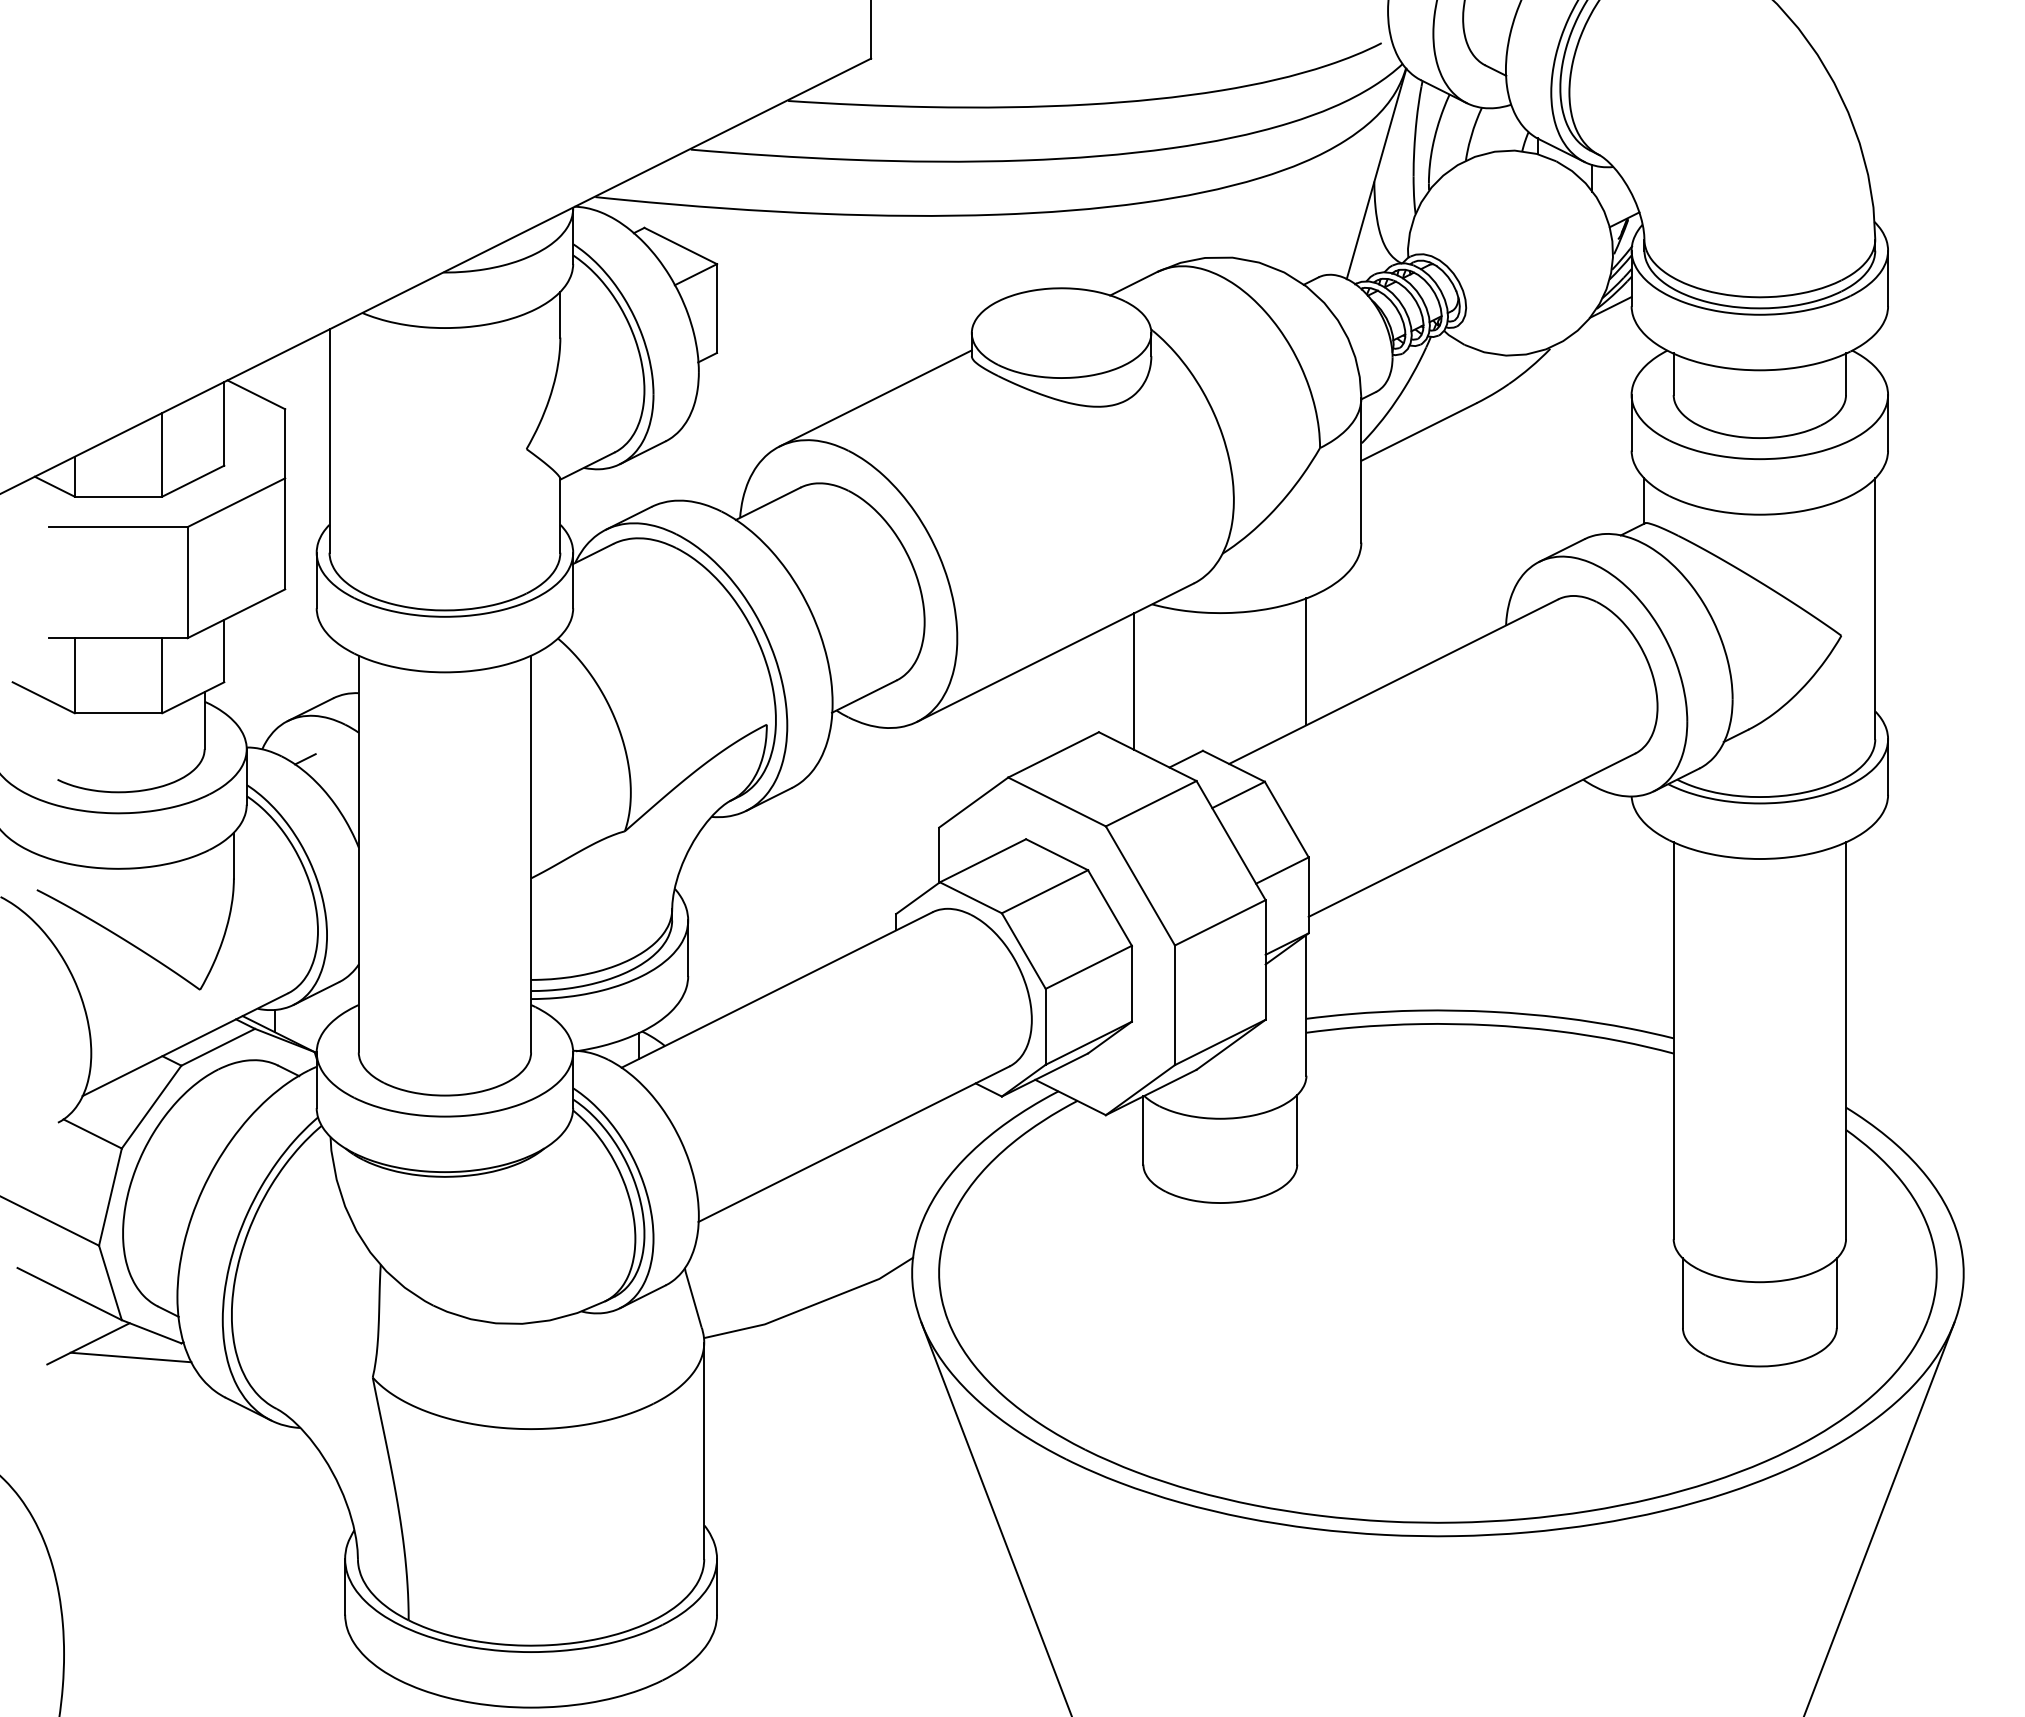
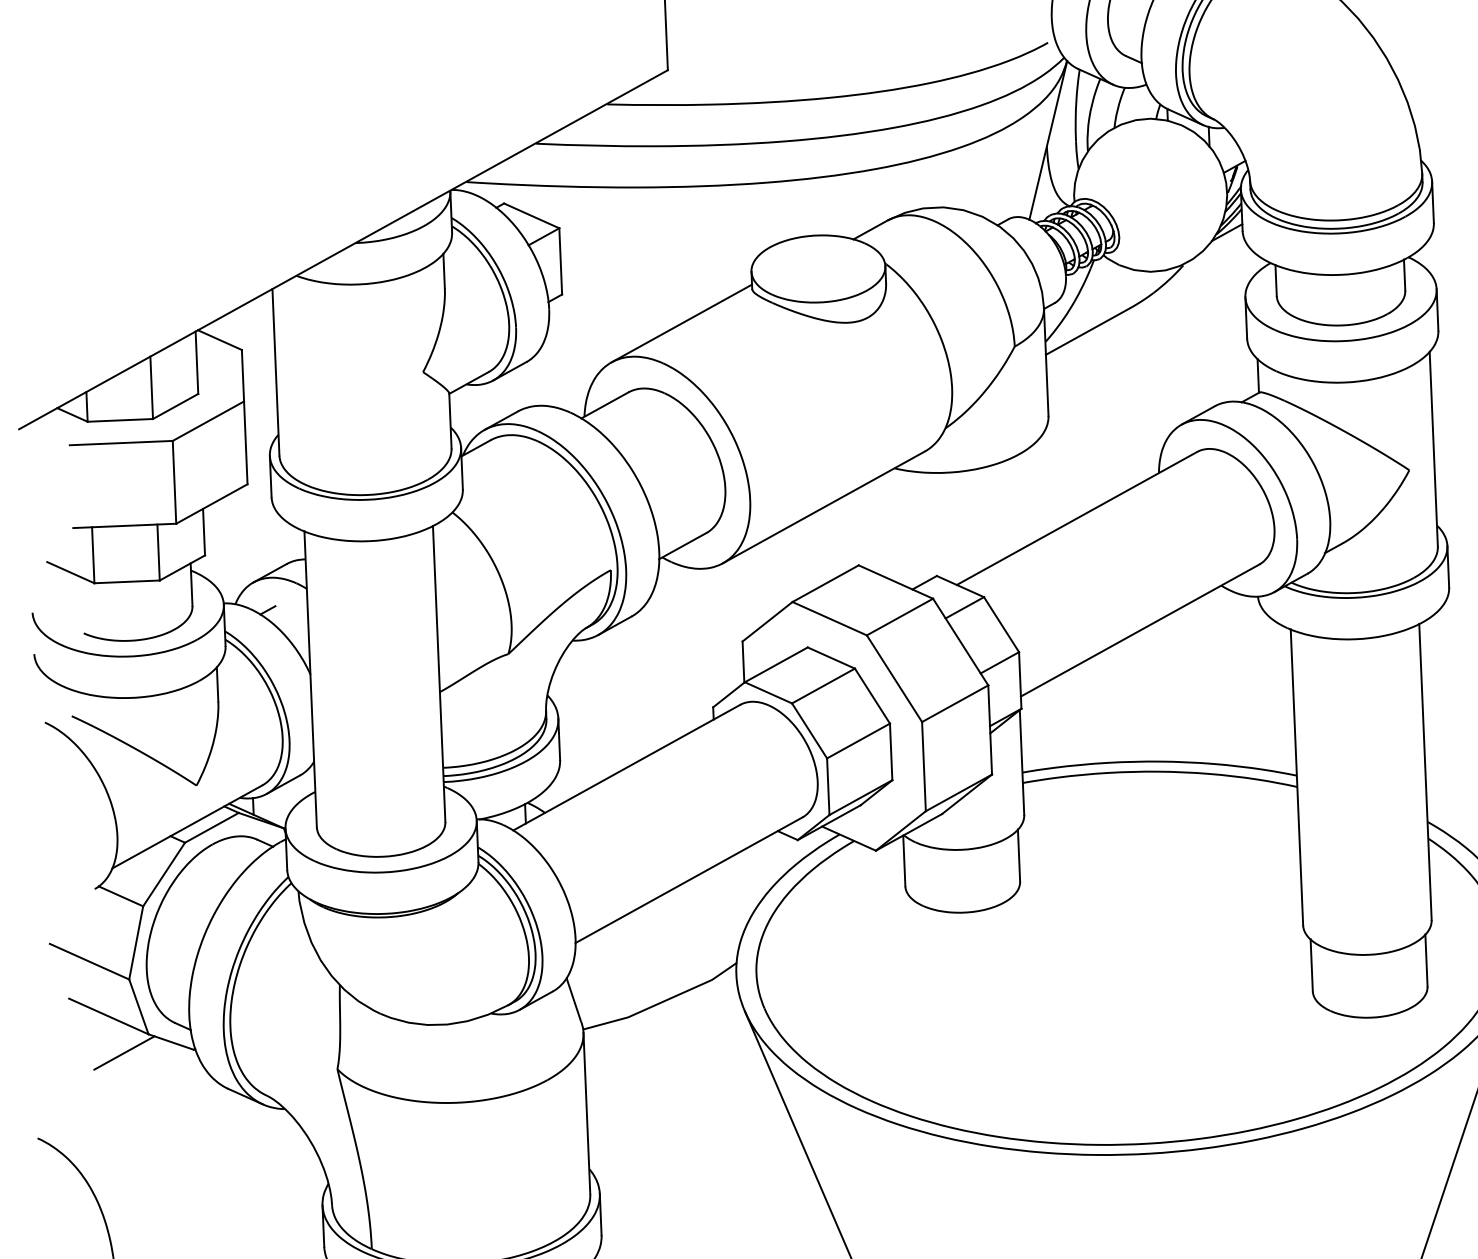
line: (1306, 661) -> (1011, 506), removed
line: (1134, 681) -> (883, 526), removed
line: (130, 1357) -> (156, 1061), removed

